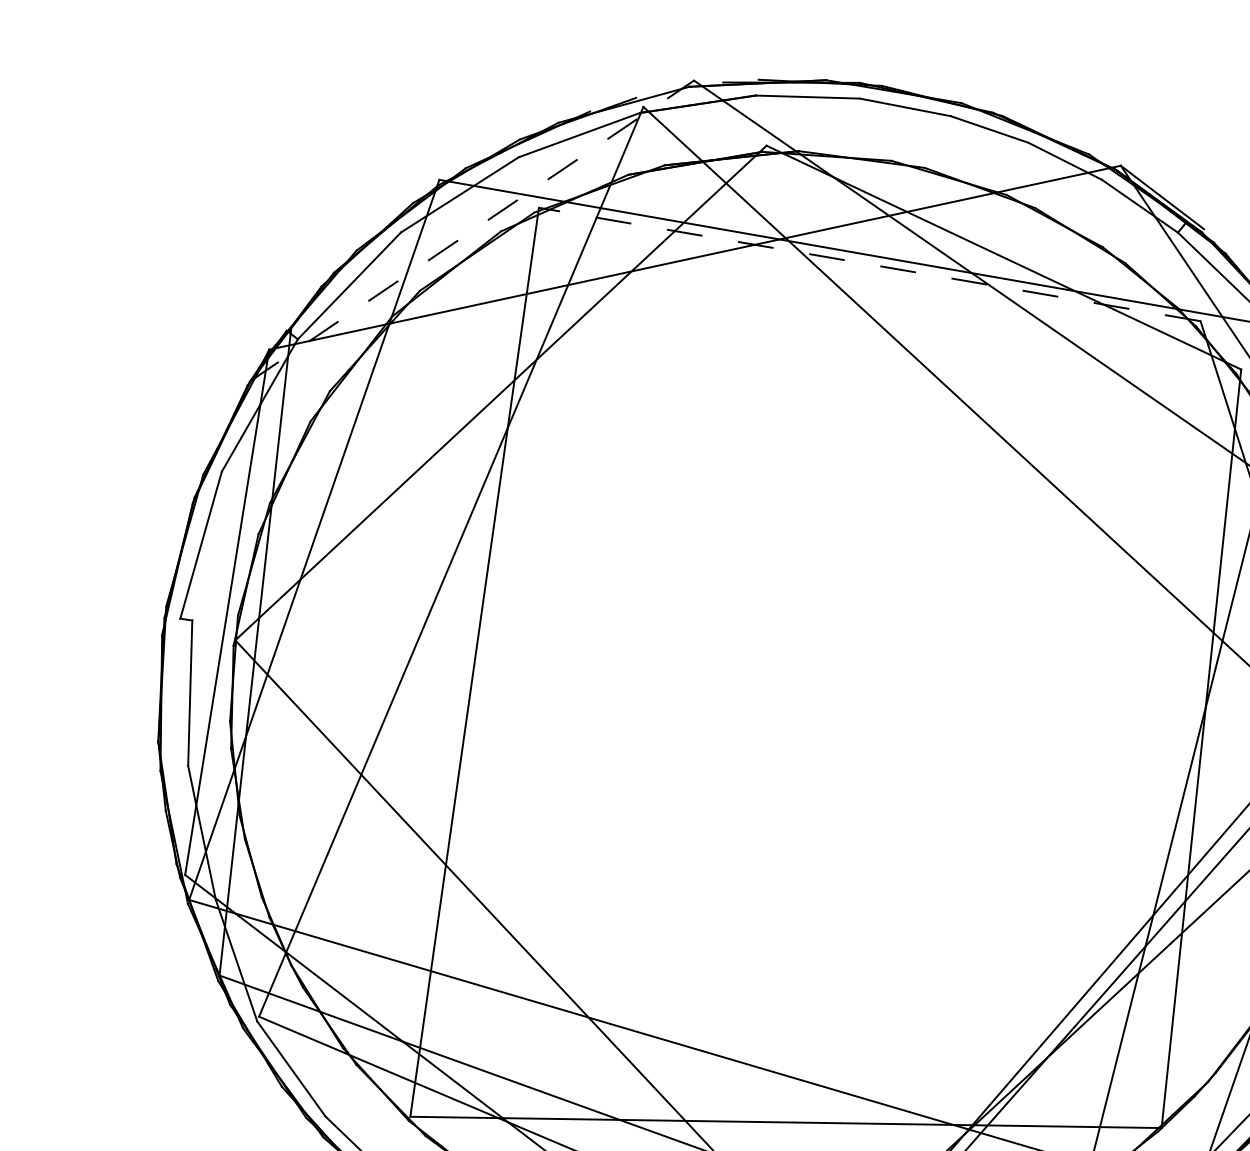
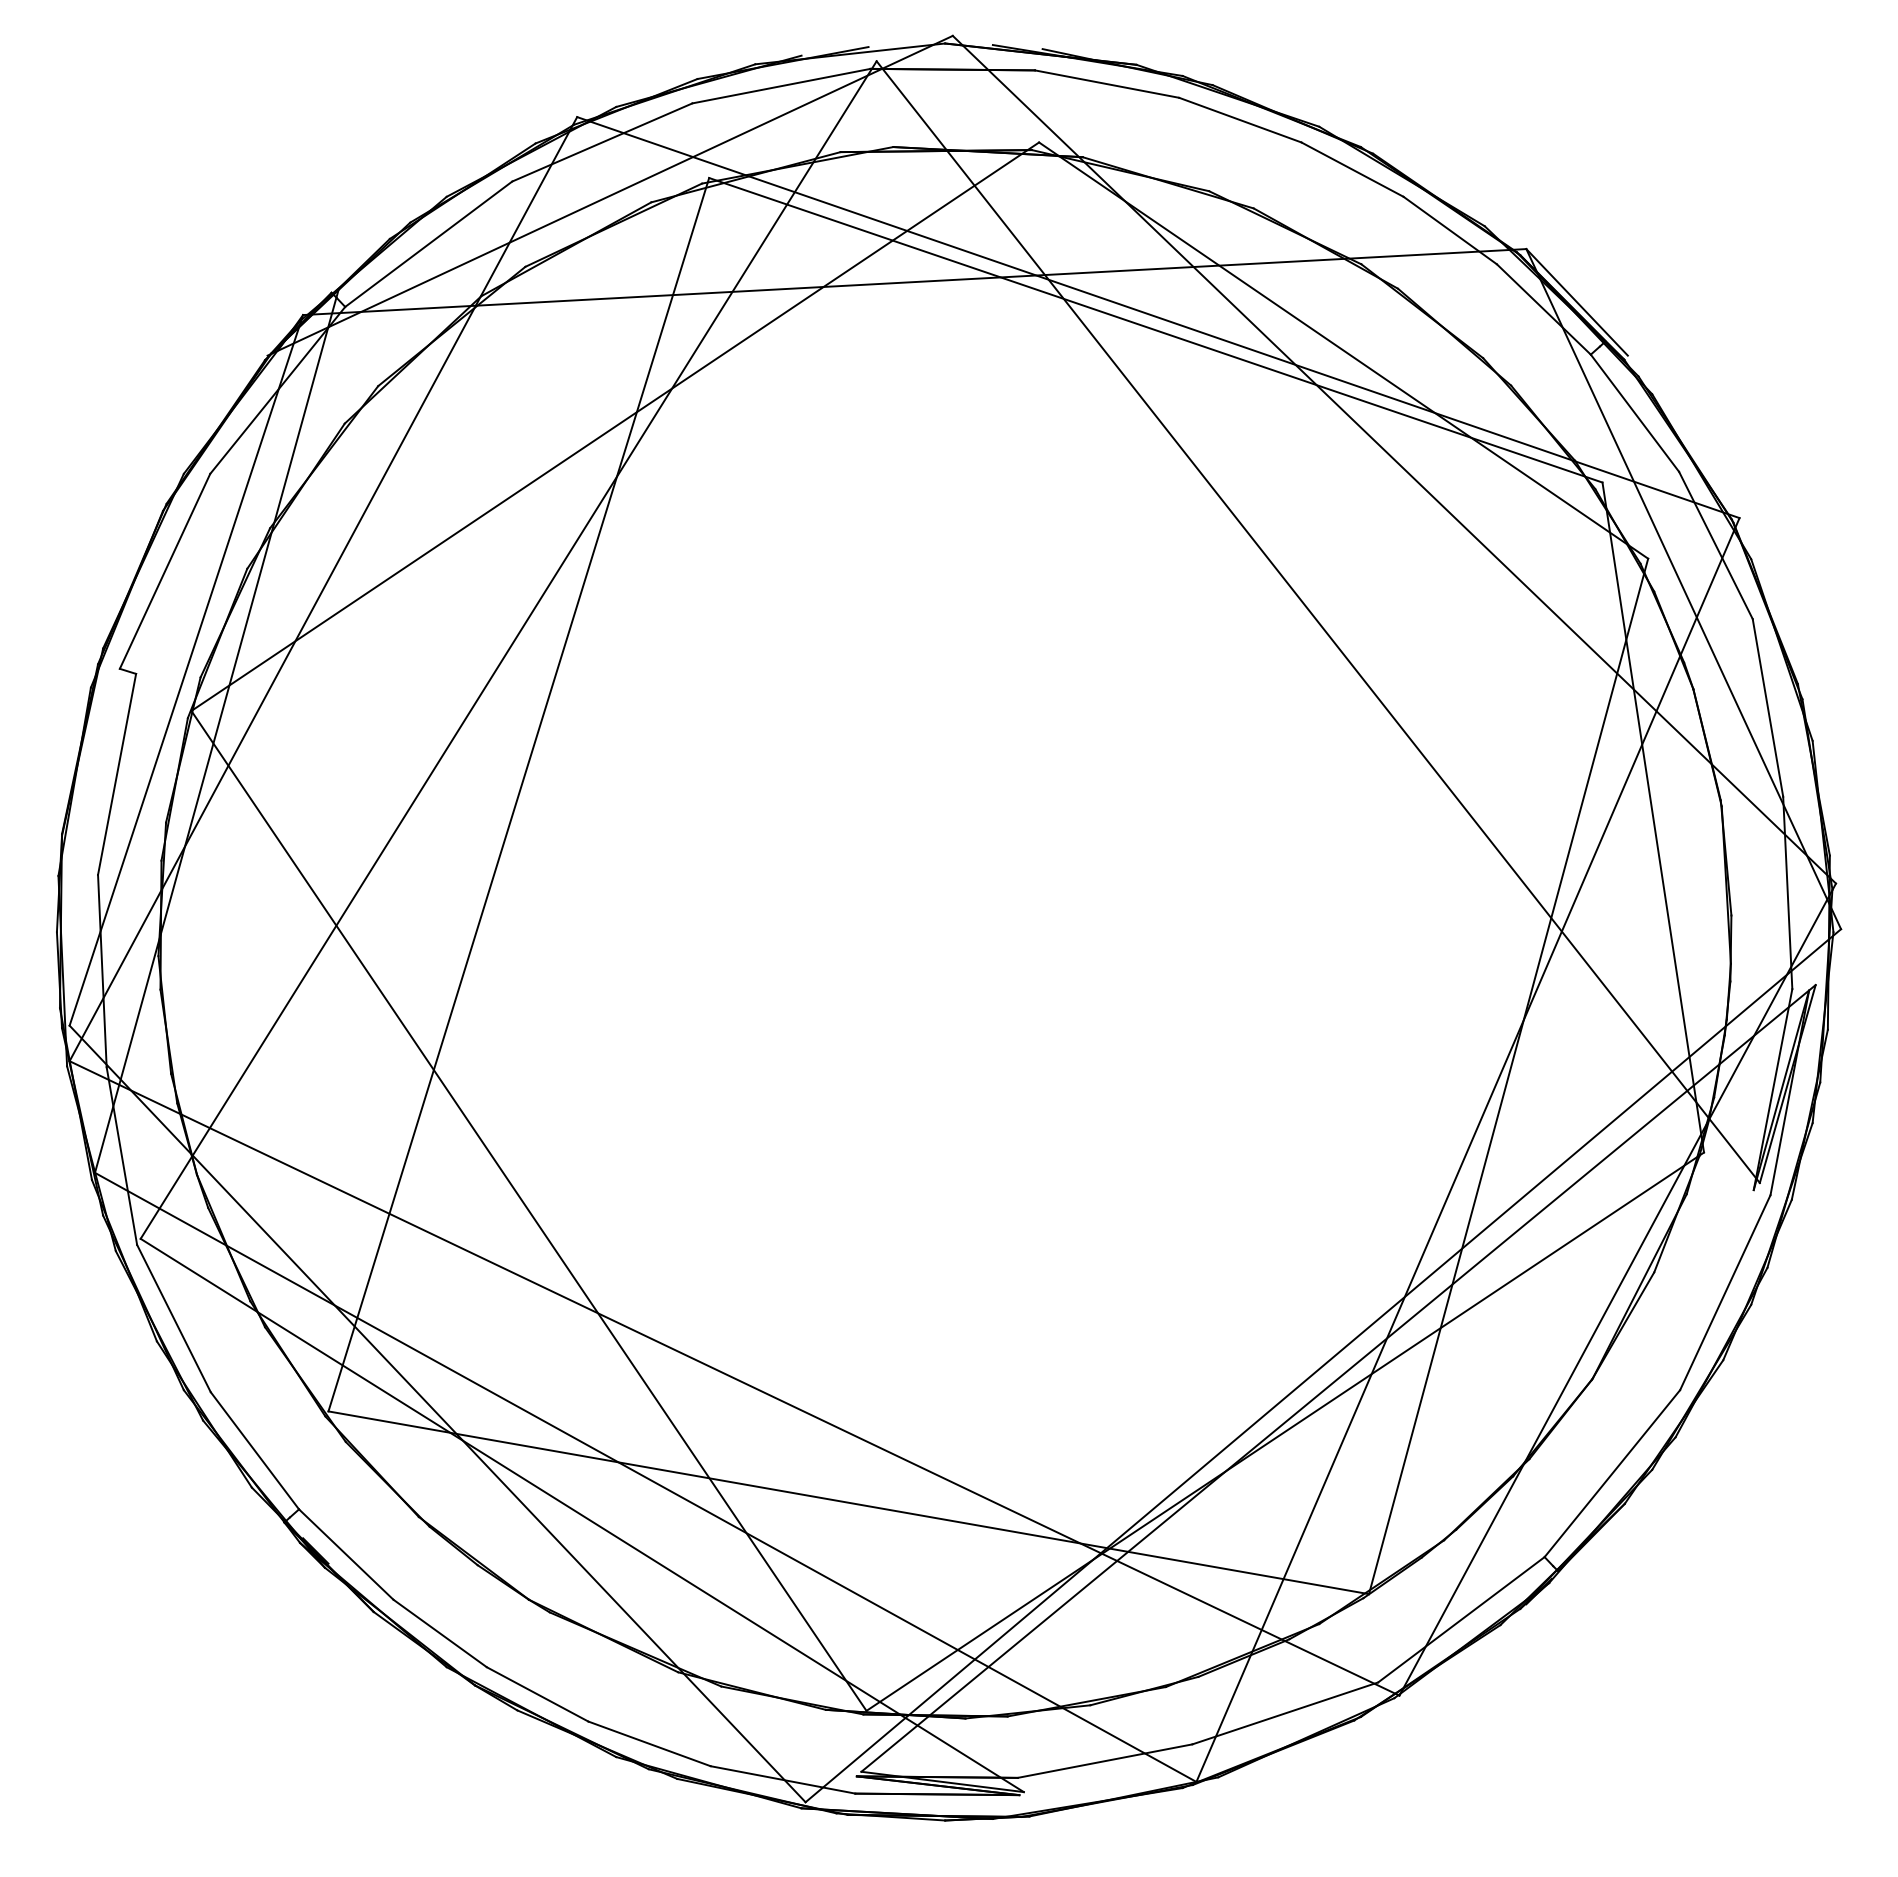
line: (471, 231) -> (610, 195), dashed -> solid
line: (869, 264) -> (1155, 330), dashed -> solid

